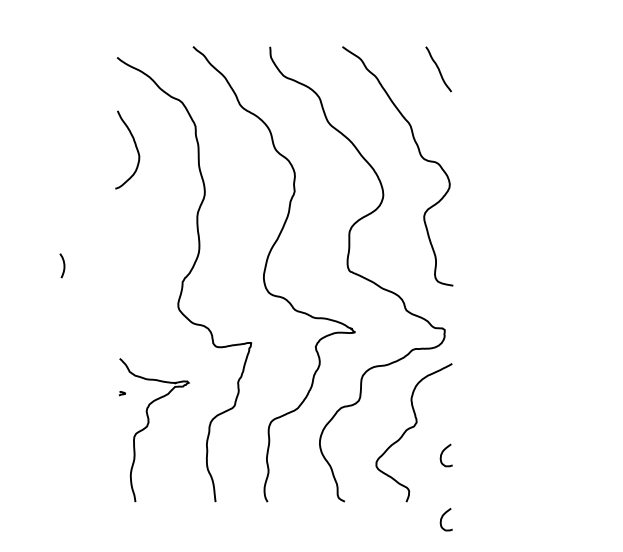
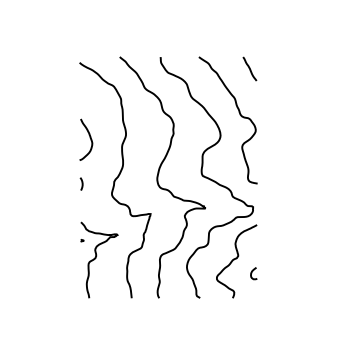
curve: (133, 145) -> (89, 137), moved
curve: (62, 264) -> (81, 183), moved
curve: (443, 519) -> (252, 307), removed

